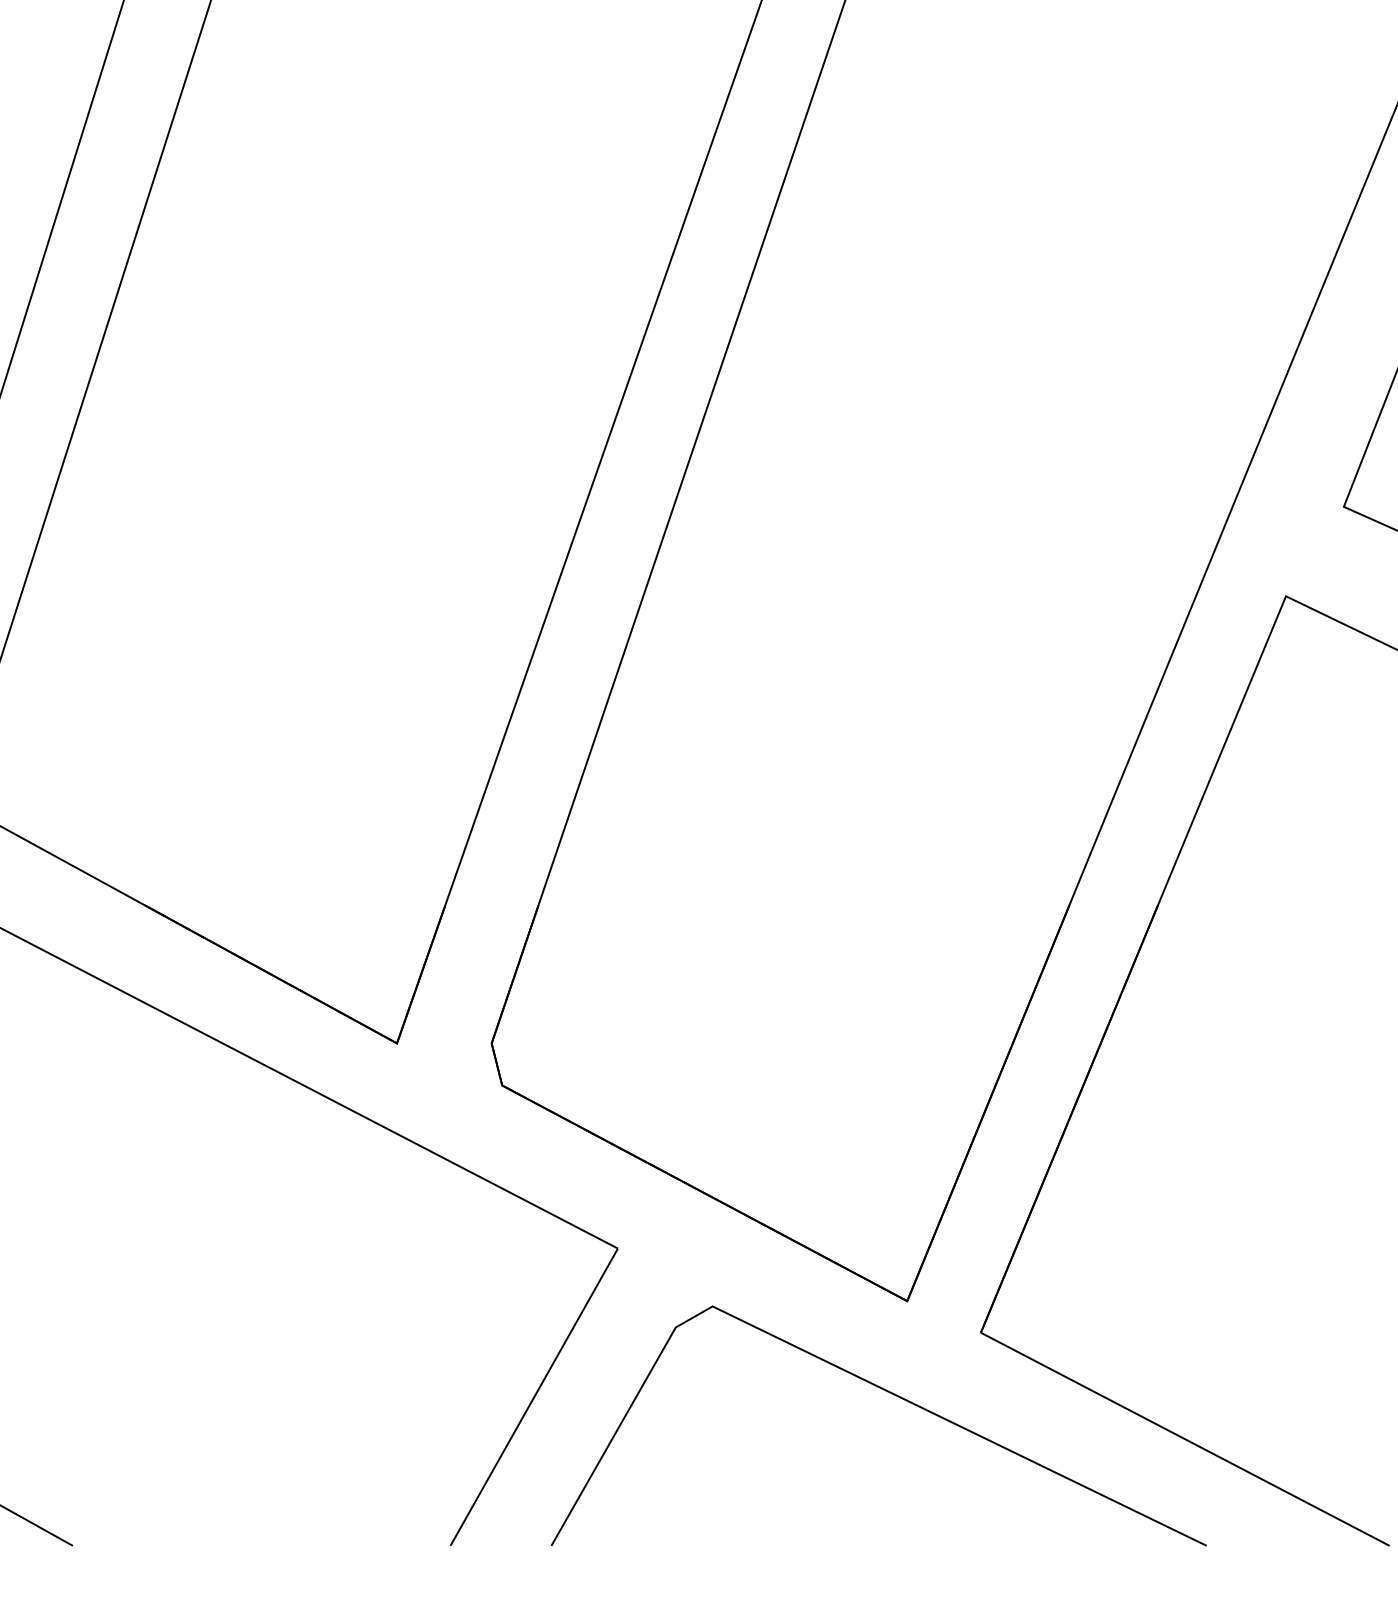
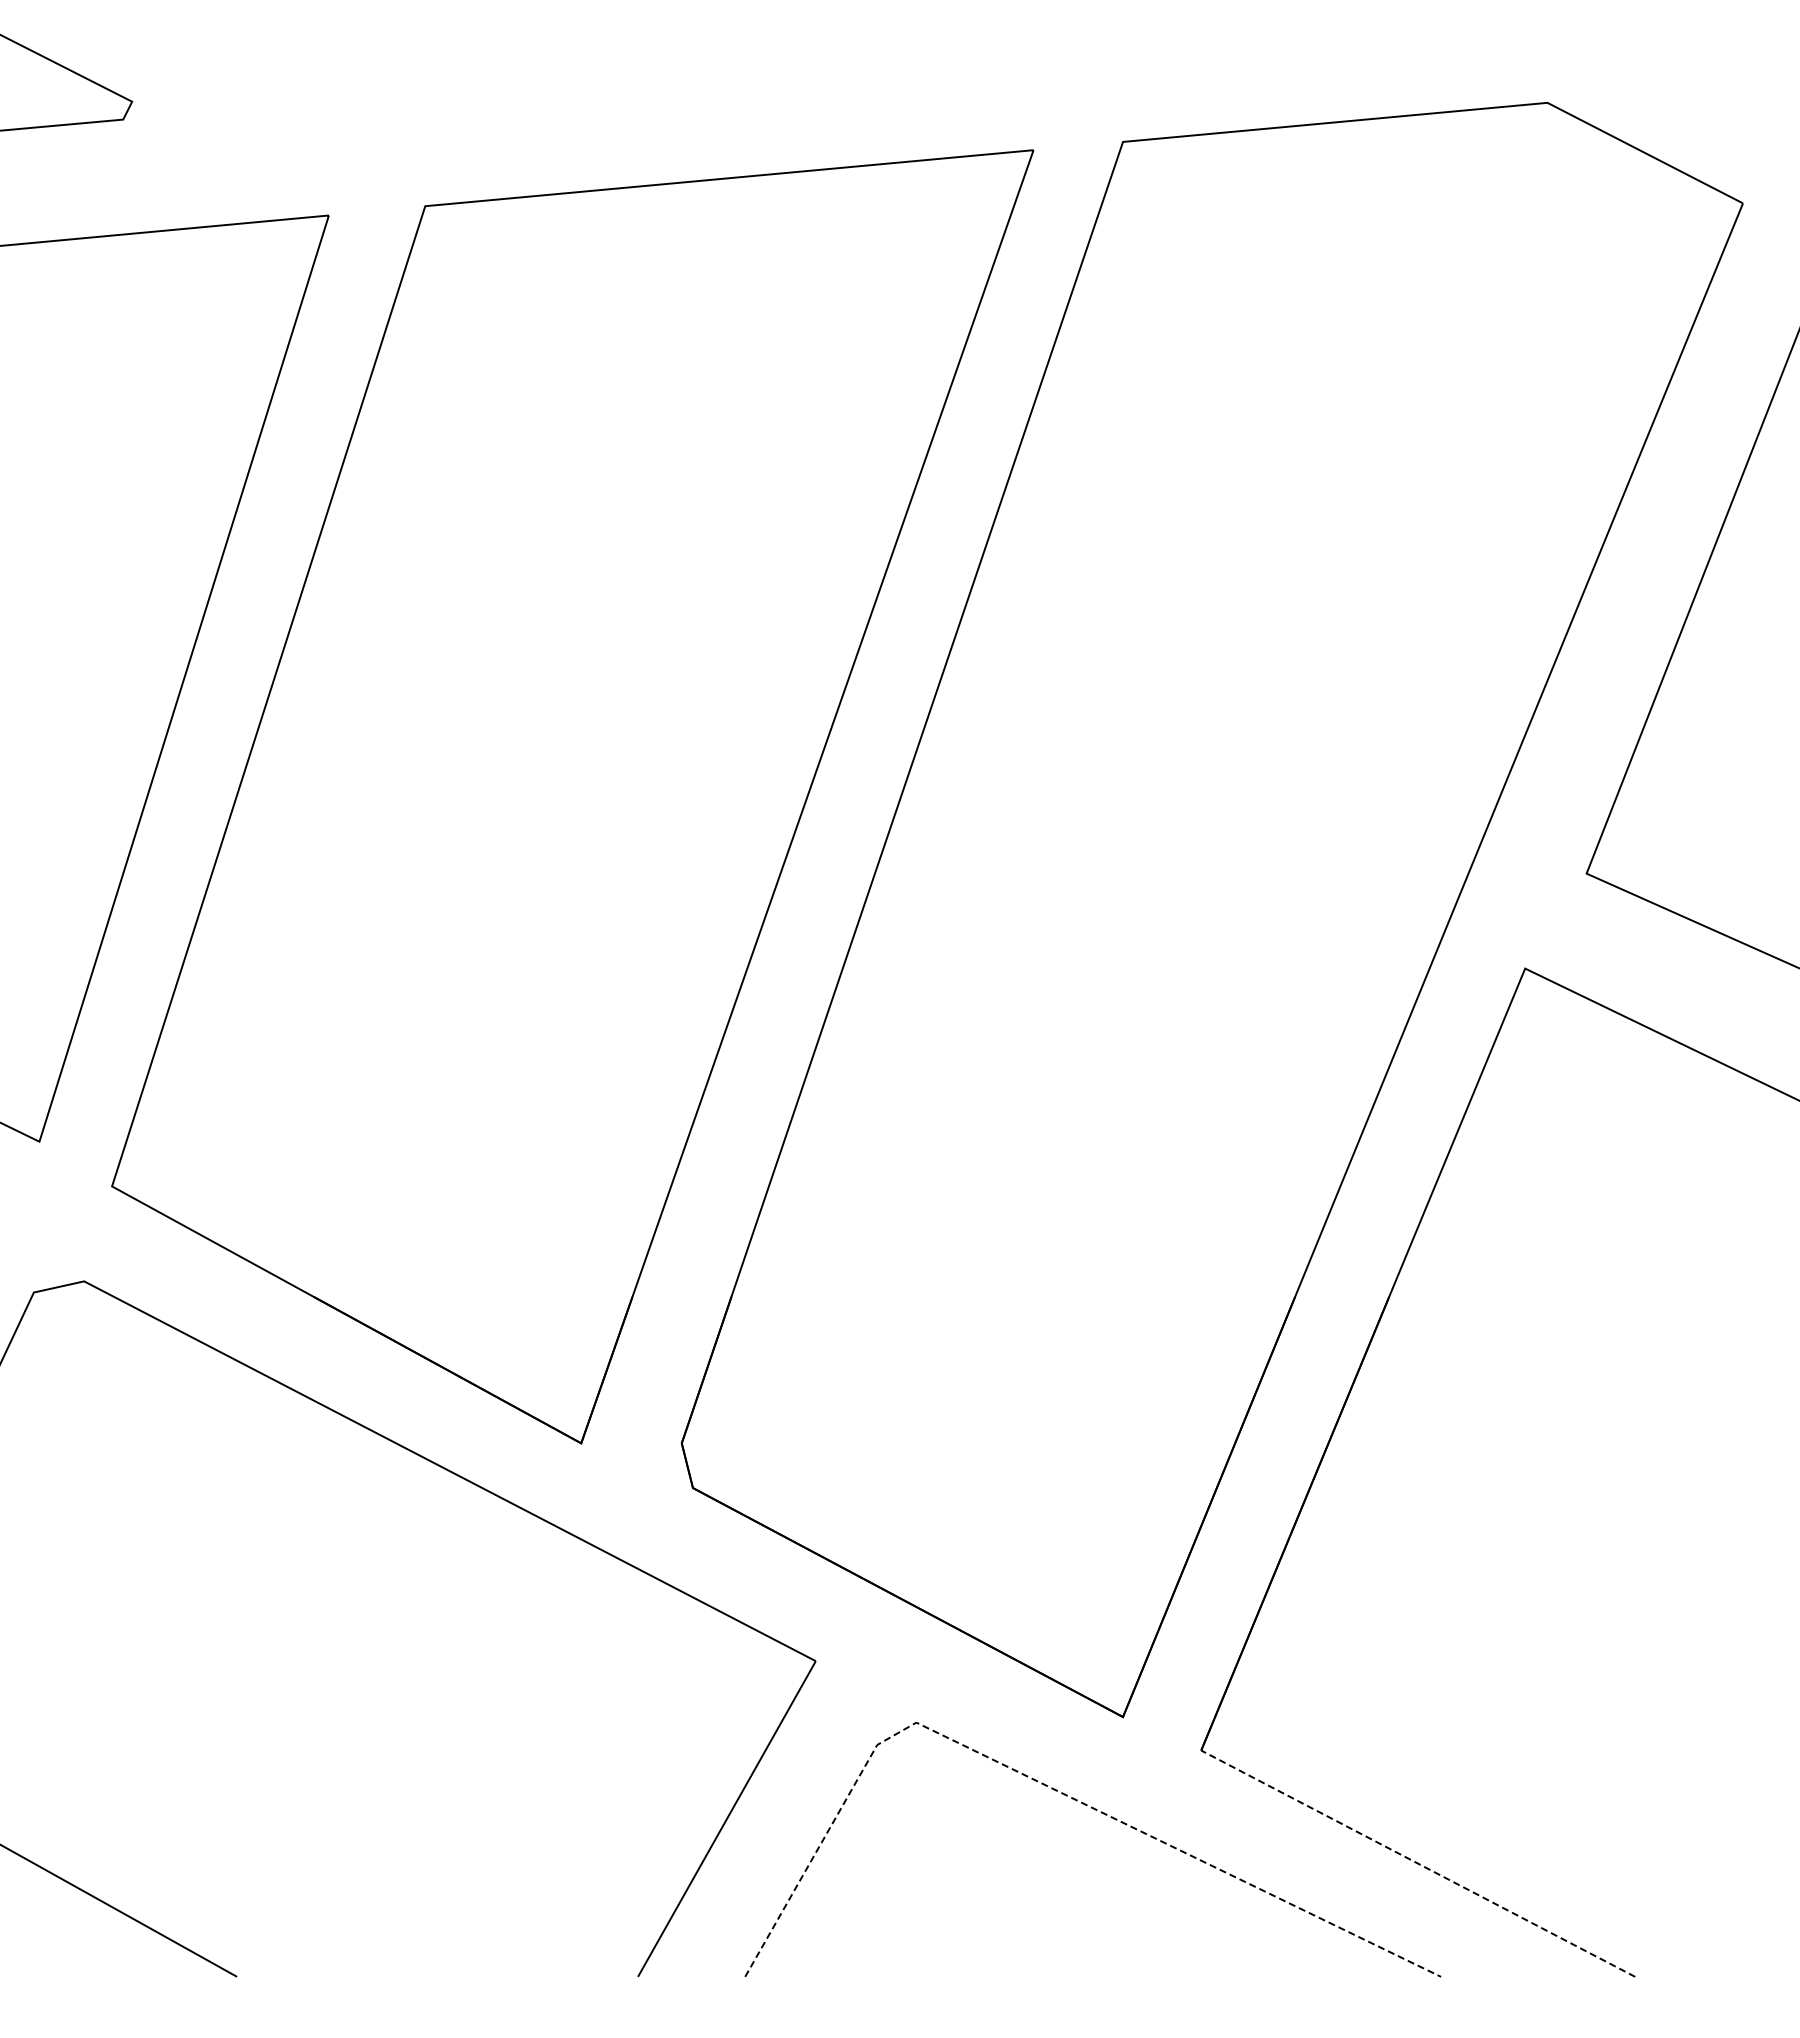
line: (826, 1361) -> (1037, 1781), solid -> dashed
line: (1185, 1439) -> (1418, 1863), solid -> dashed

